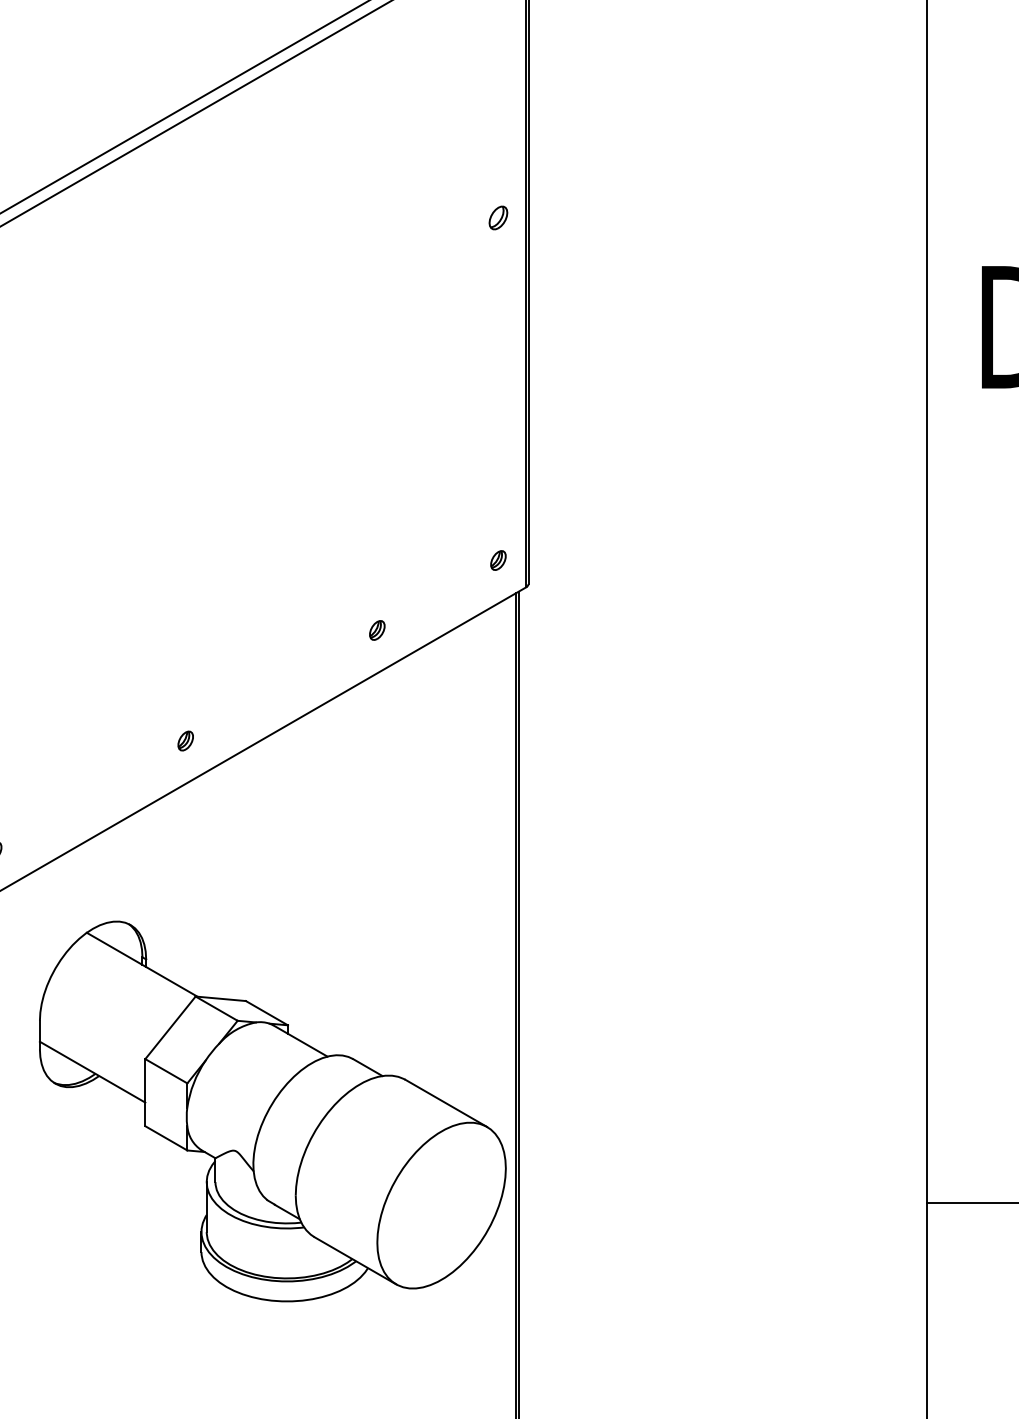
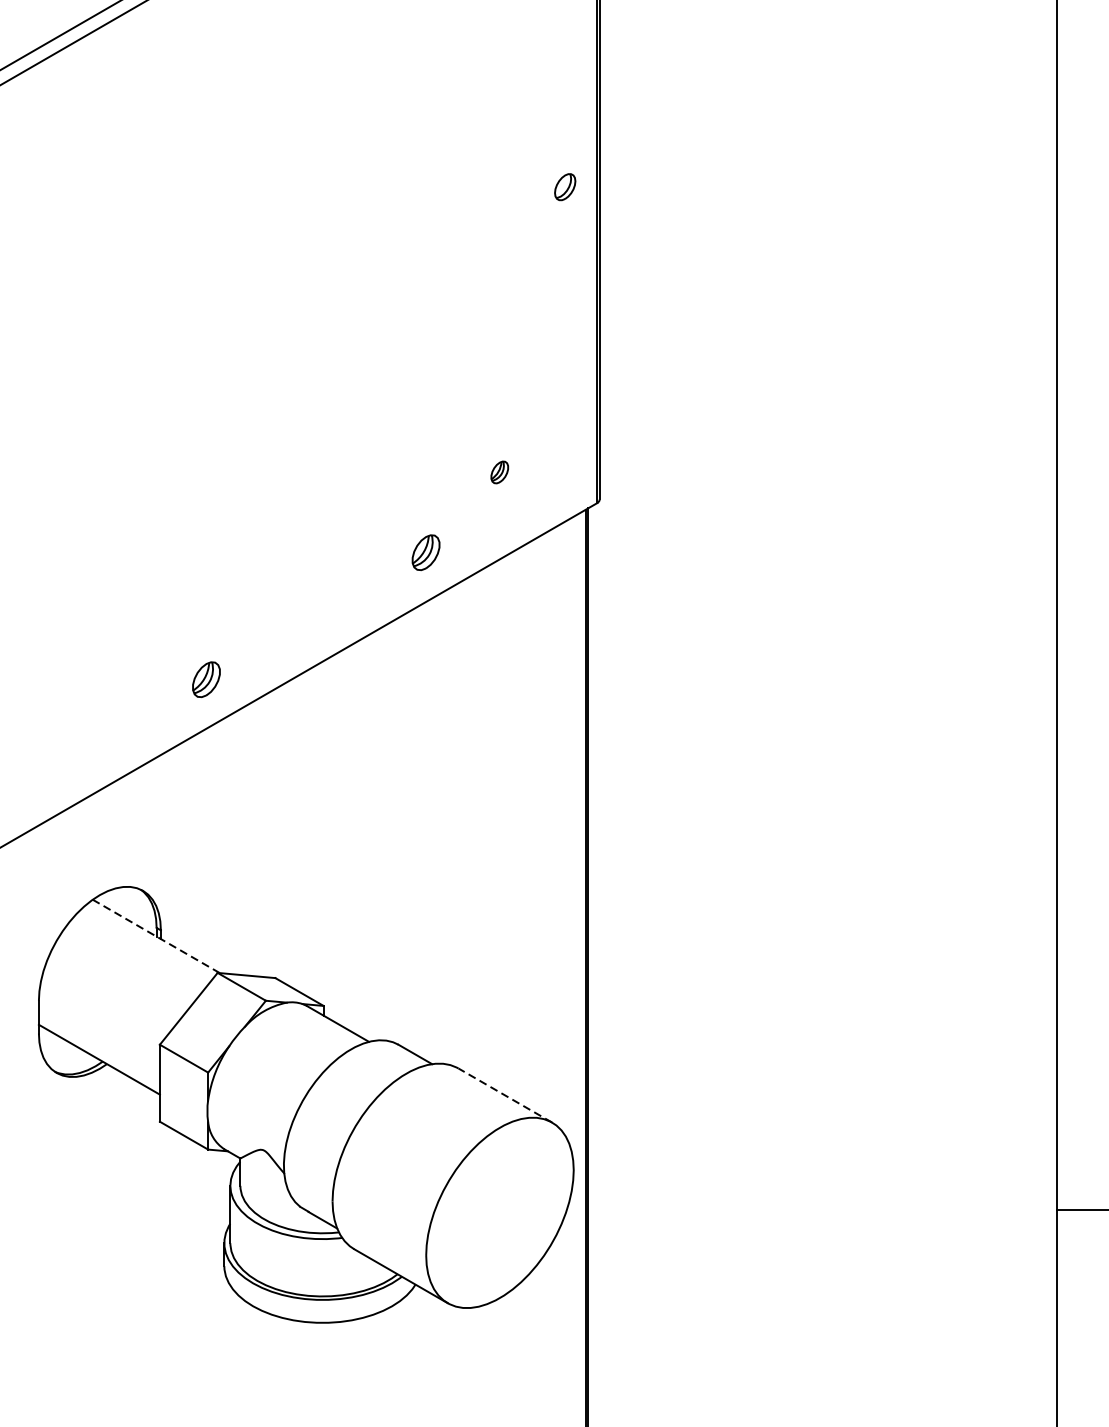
part: (498, 217) -> (565, 186), moved
part: (498, 560) -> (499, 472), moved
part: (377, 630) -> (426, 552), size x1.6
part: (185, 740) -> (206, 679), size x1.6
line: (142, 964) -> (156, 936), solid -> dashed
line: (445, 1103) -> (504, 1095), solid -> dashed

